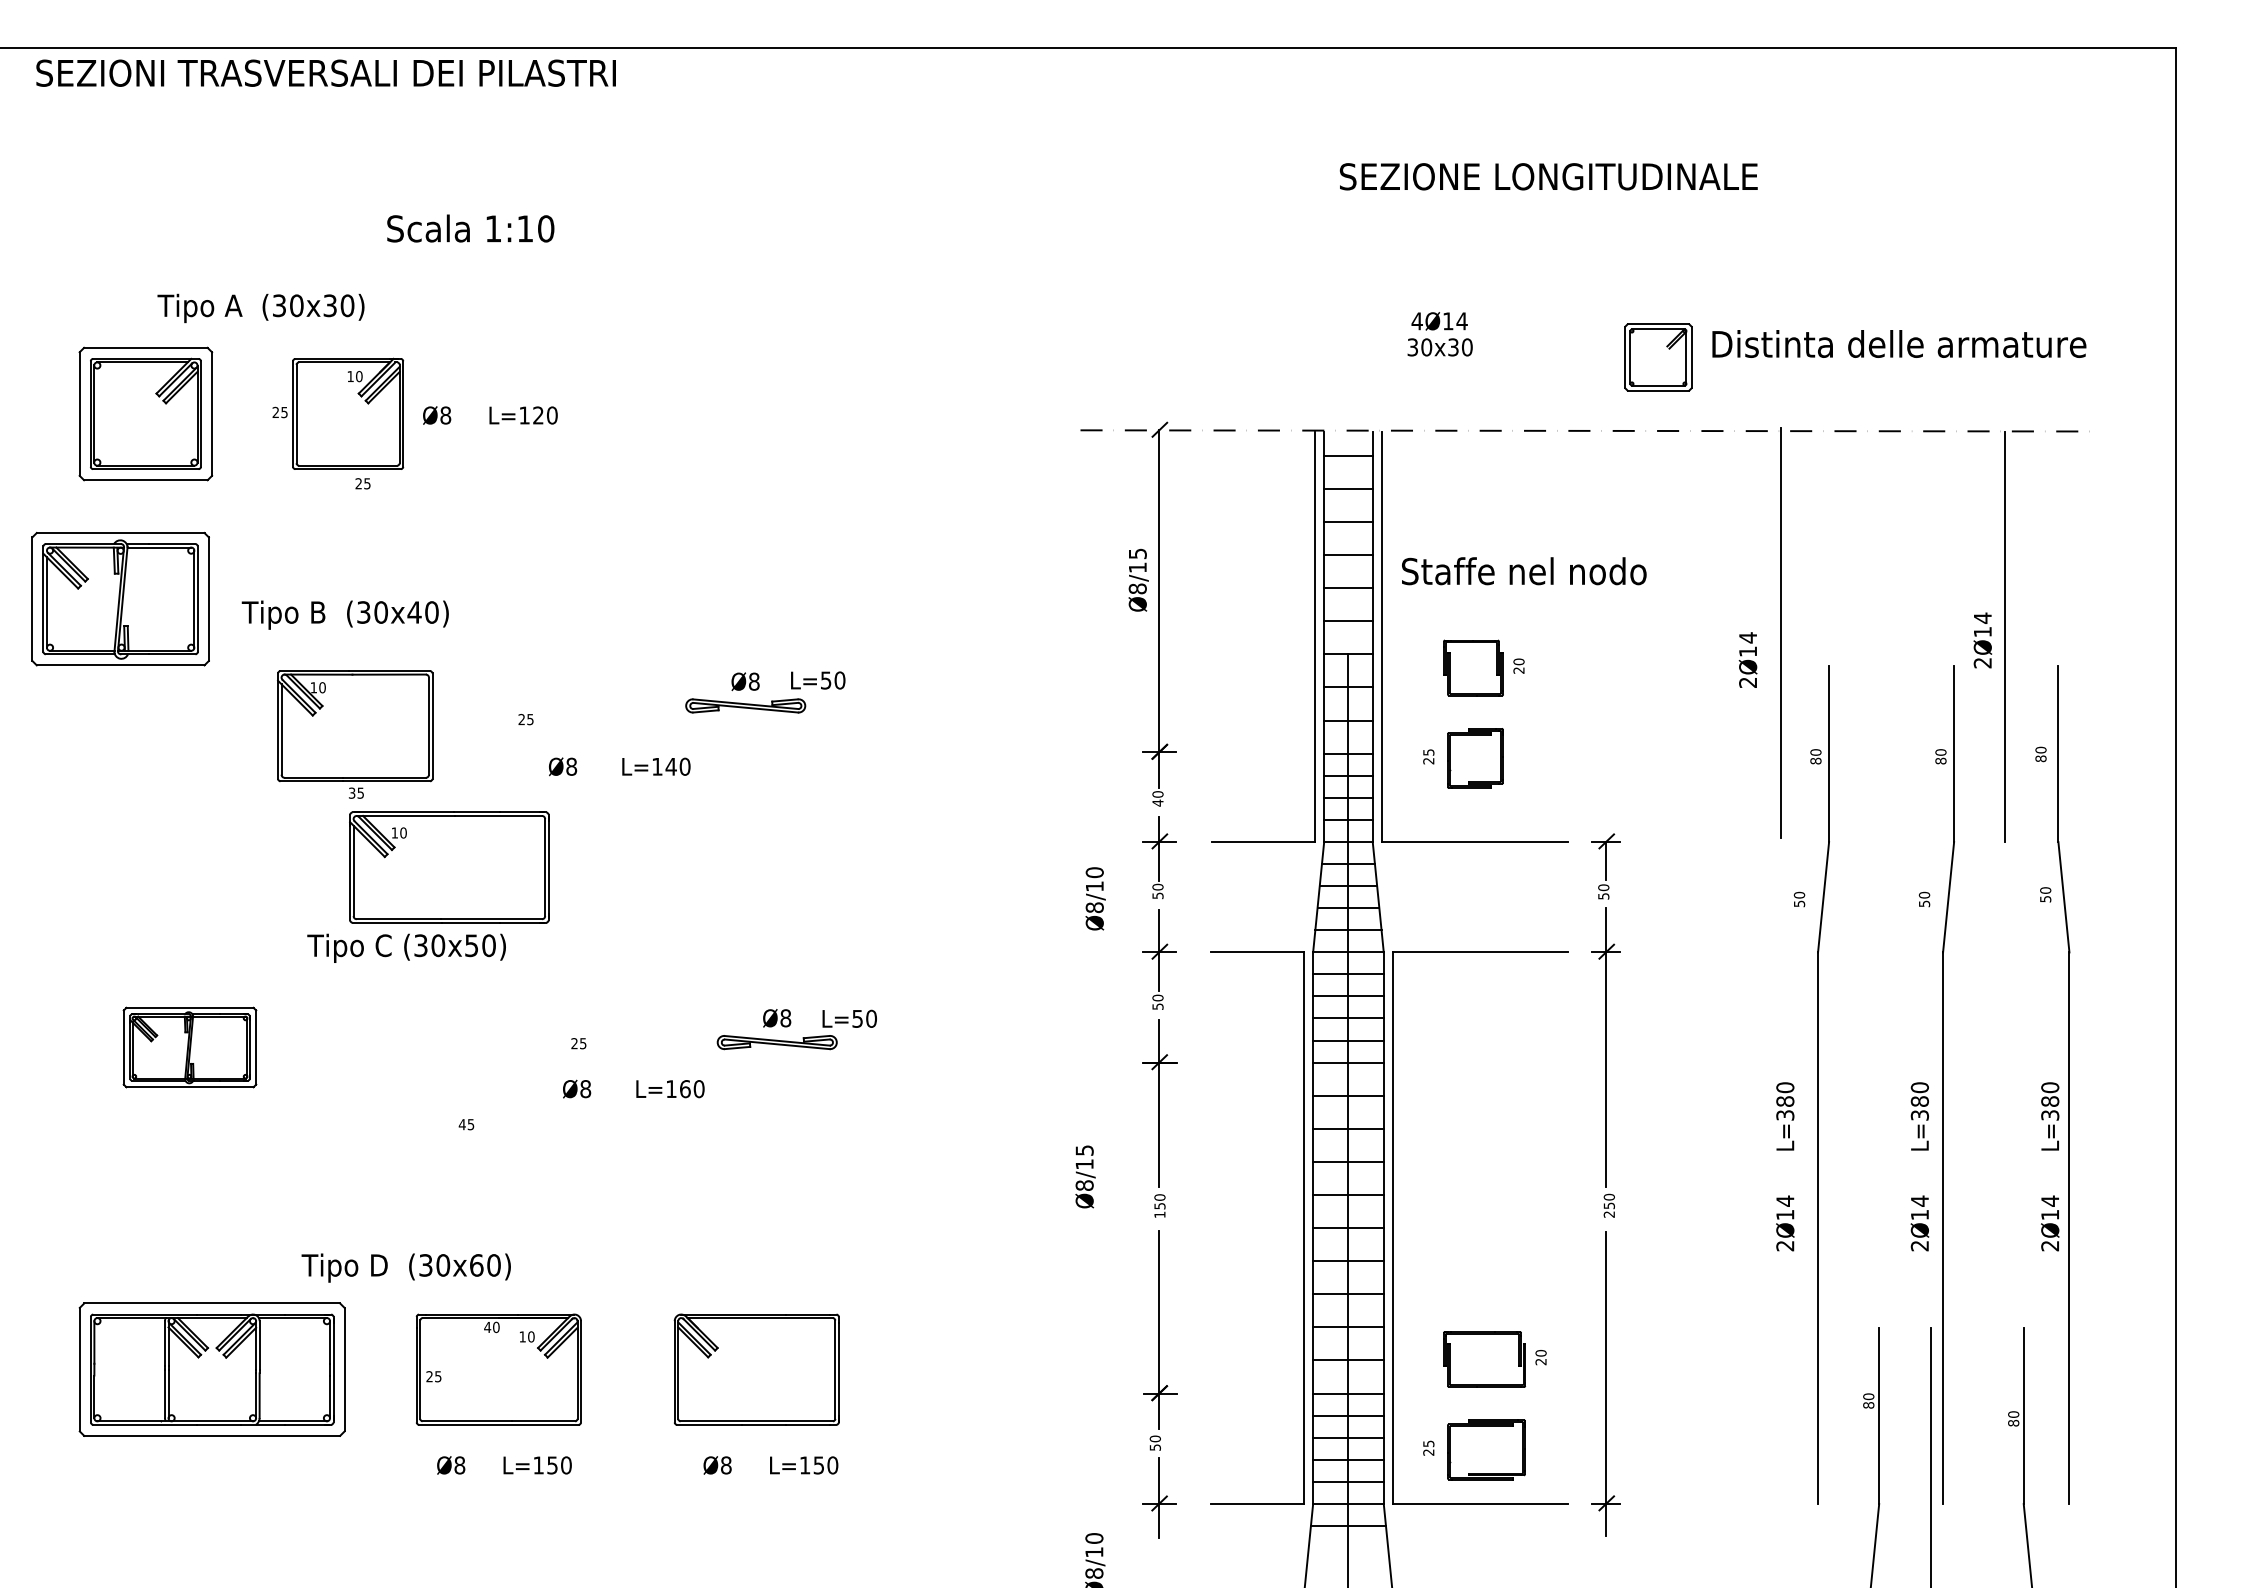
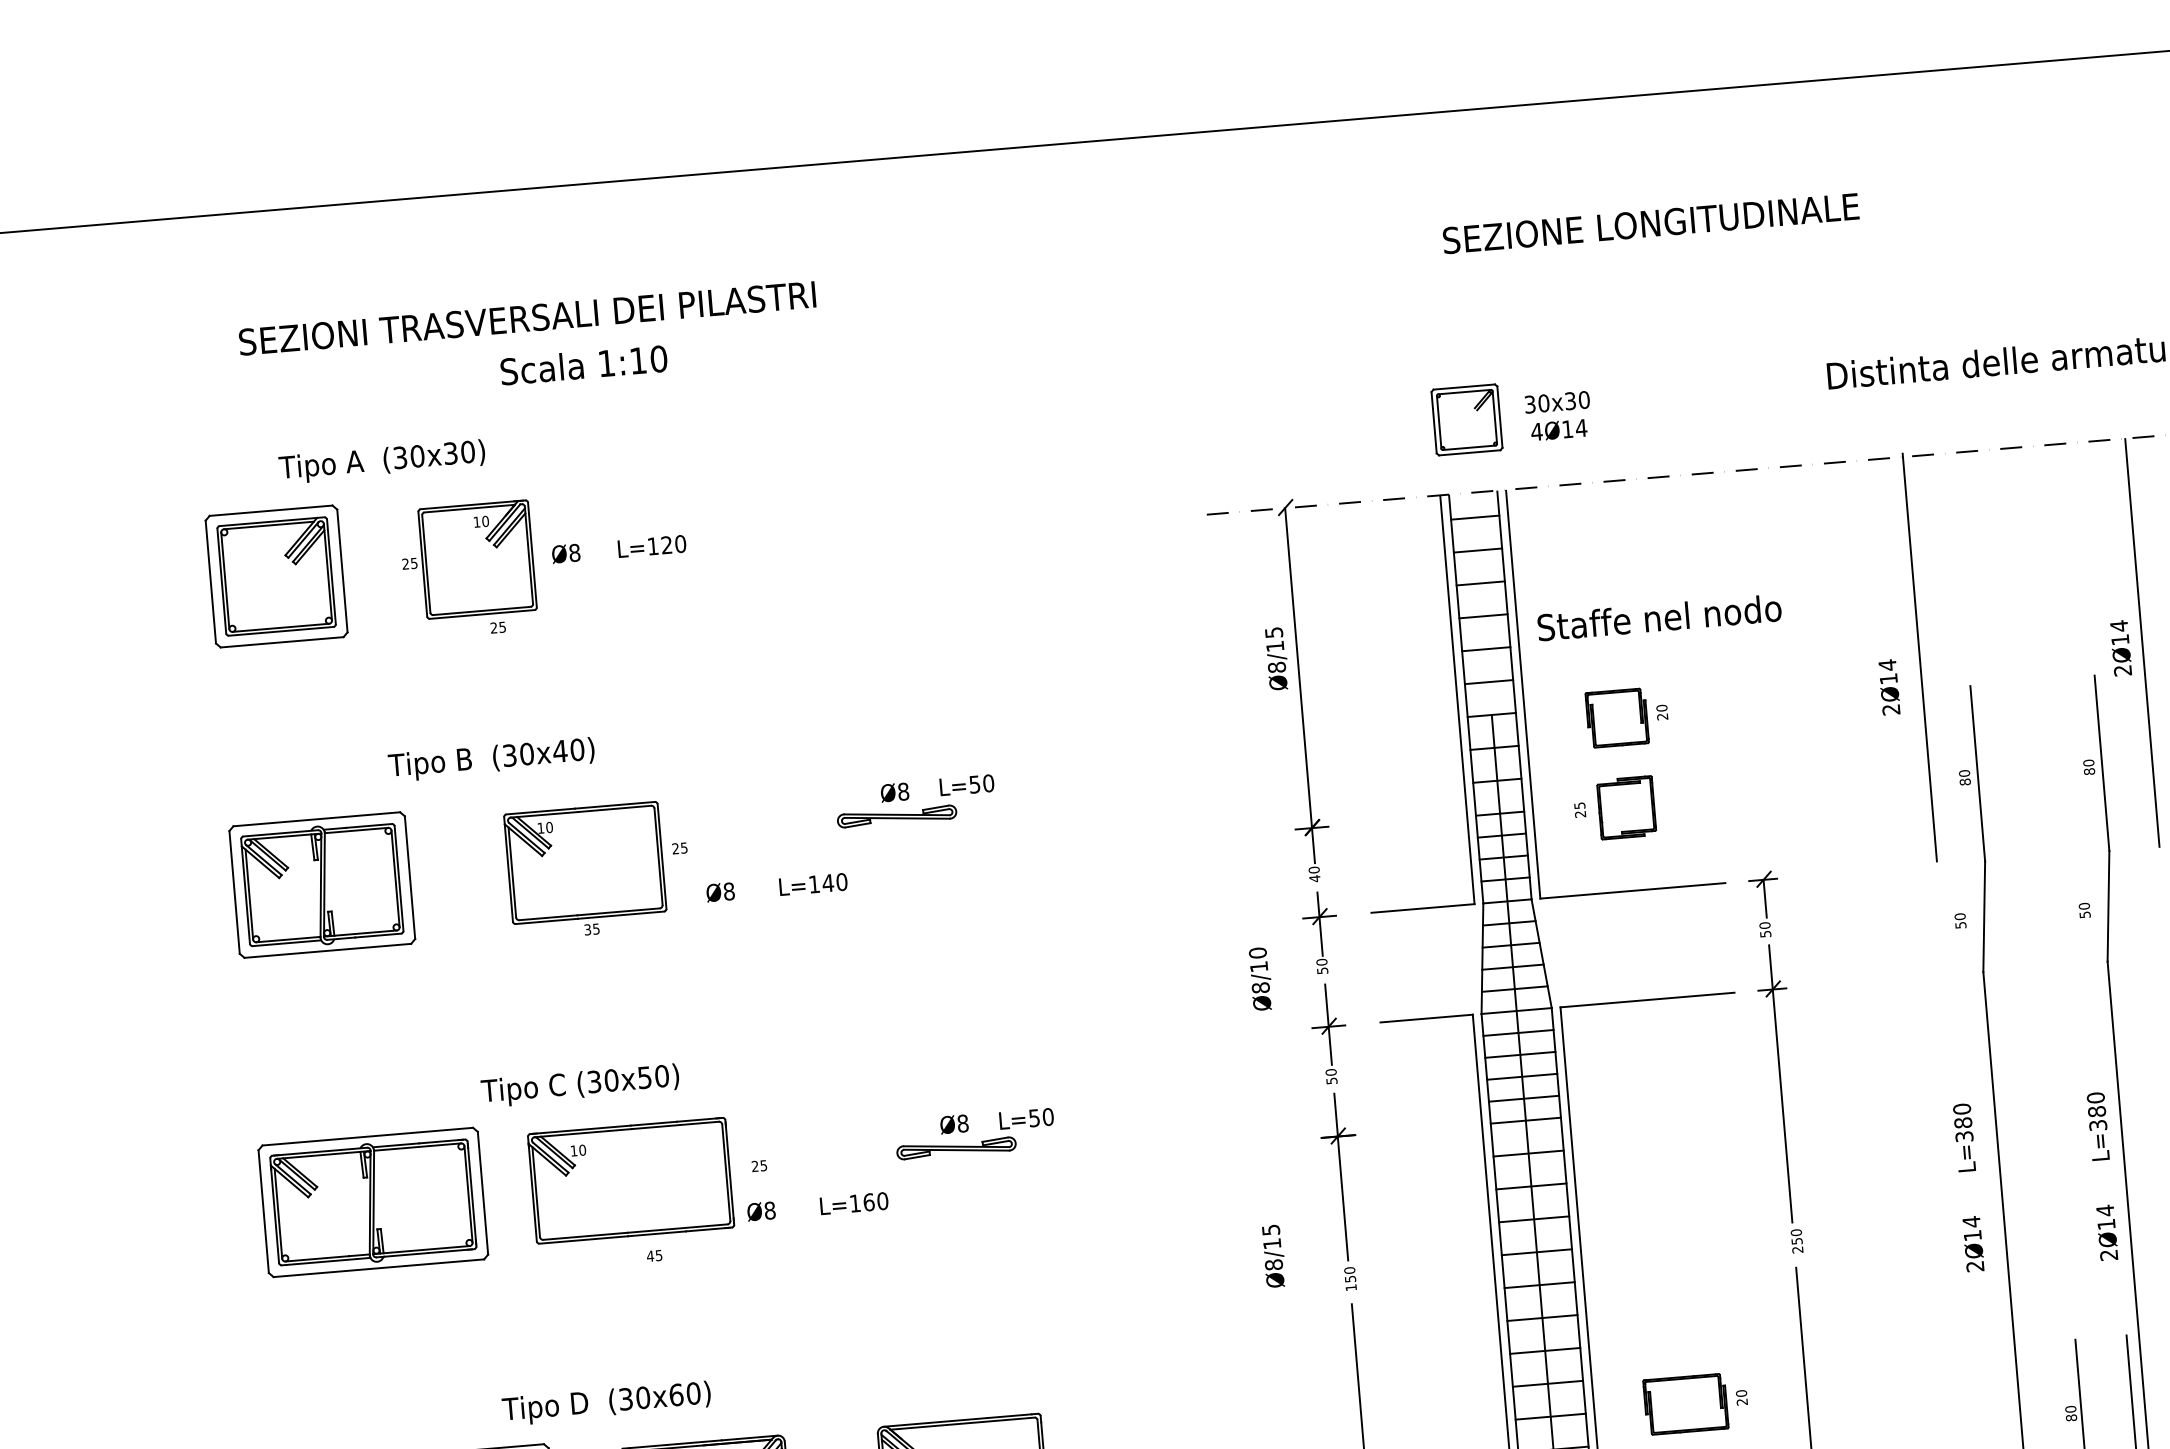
text: (325, 72) -> (526, 317), moved
text: (1439, 321) -> (1559, 430), moved
part: (1658, 357) -> (1467, 419), moved
part: (120, 598) -> (322, 884), moved
part: (355, 734) -> (586, 871), moved
part: (449, 867) -> (631, 1180), moved
part: (189, 1047) -> (372, 1202), size x1.67

